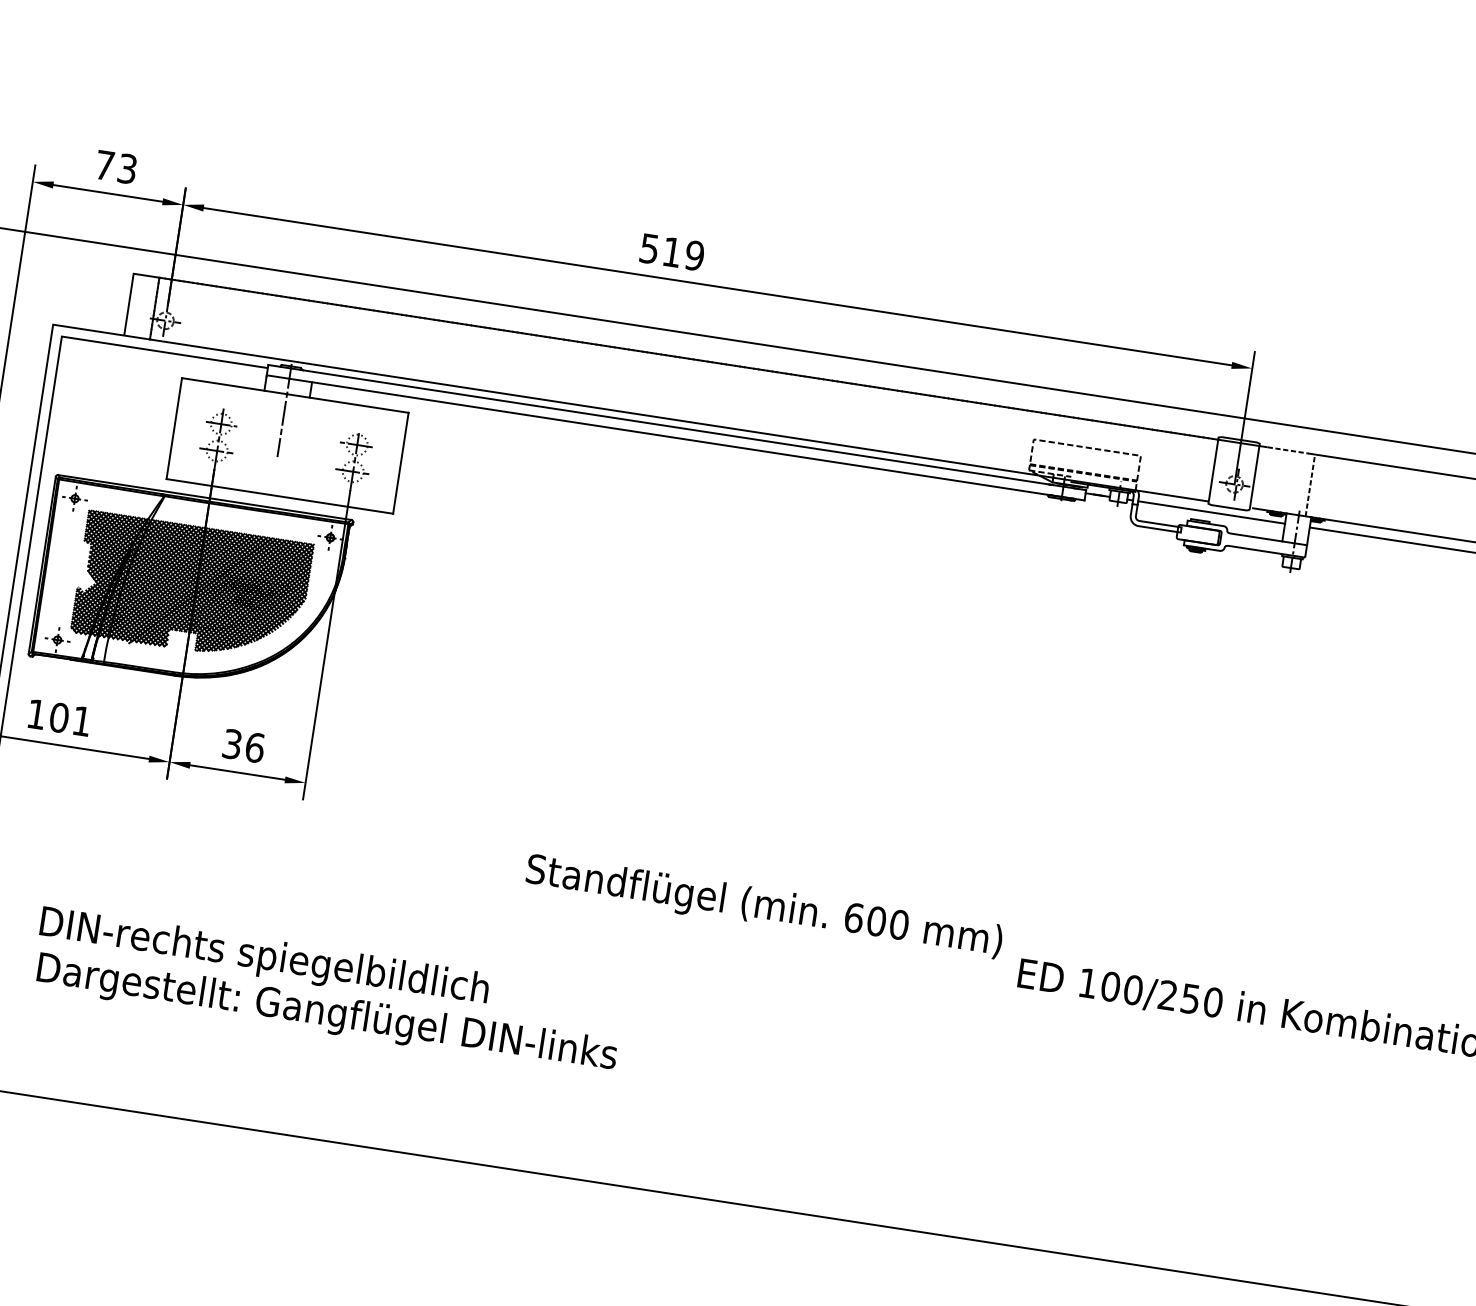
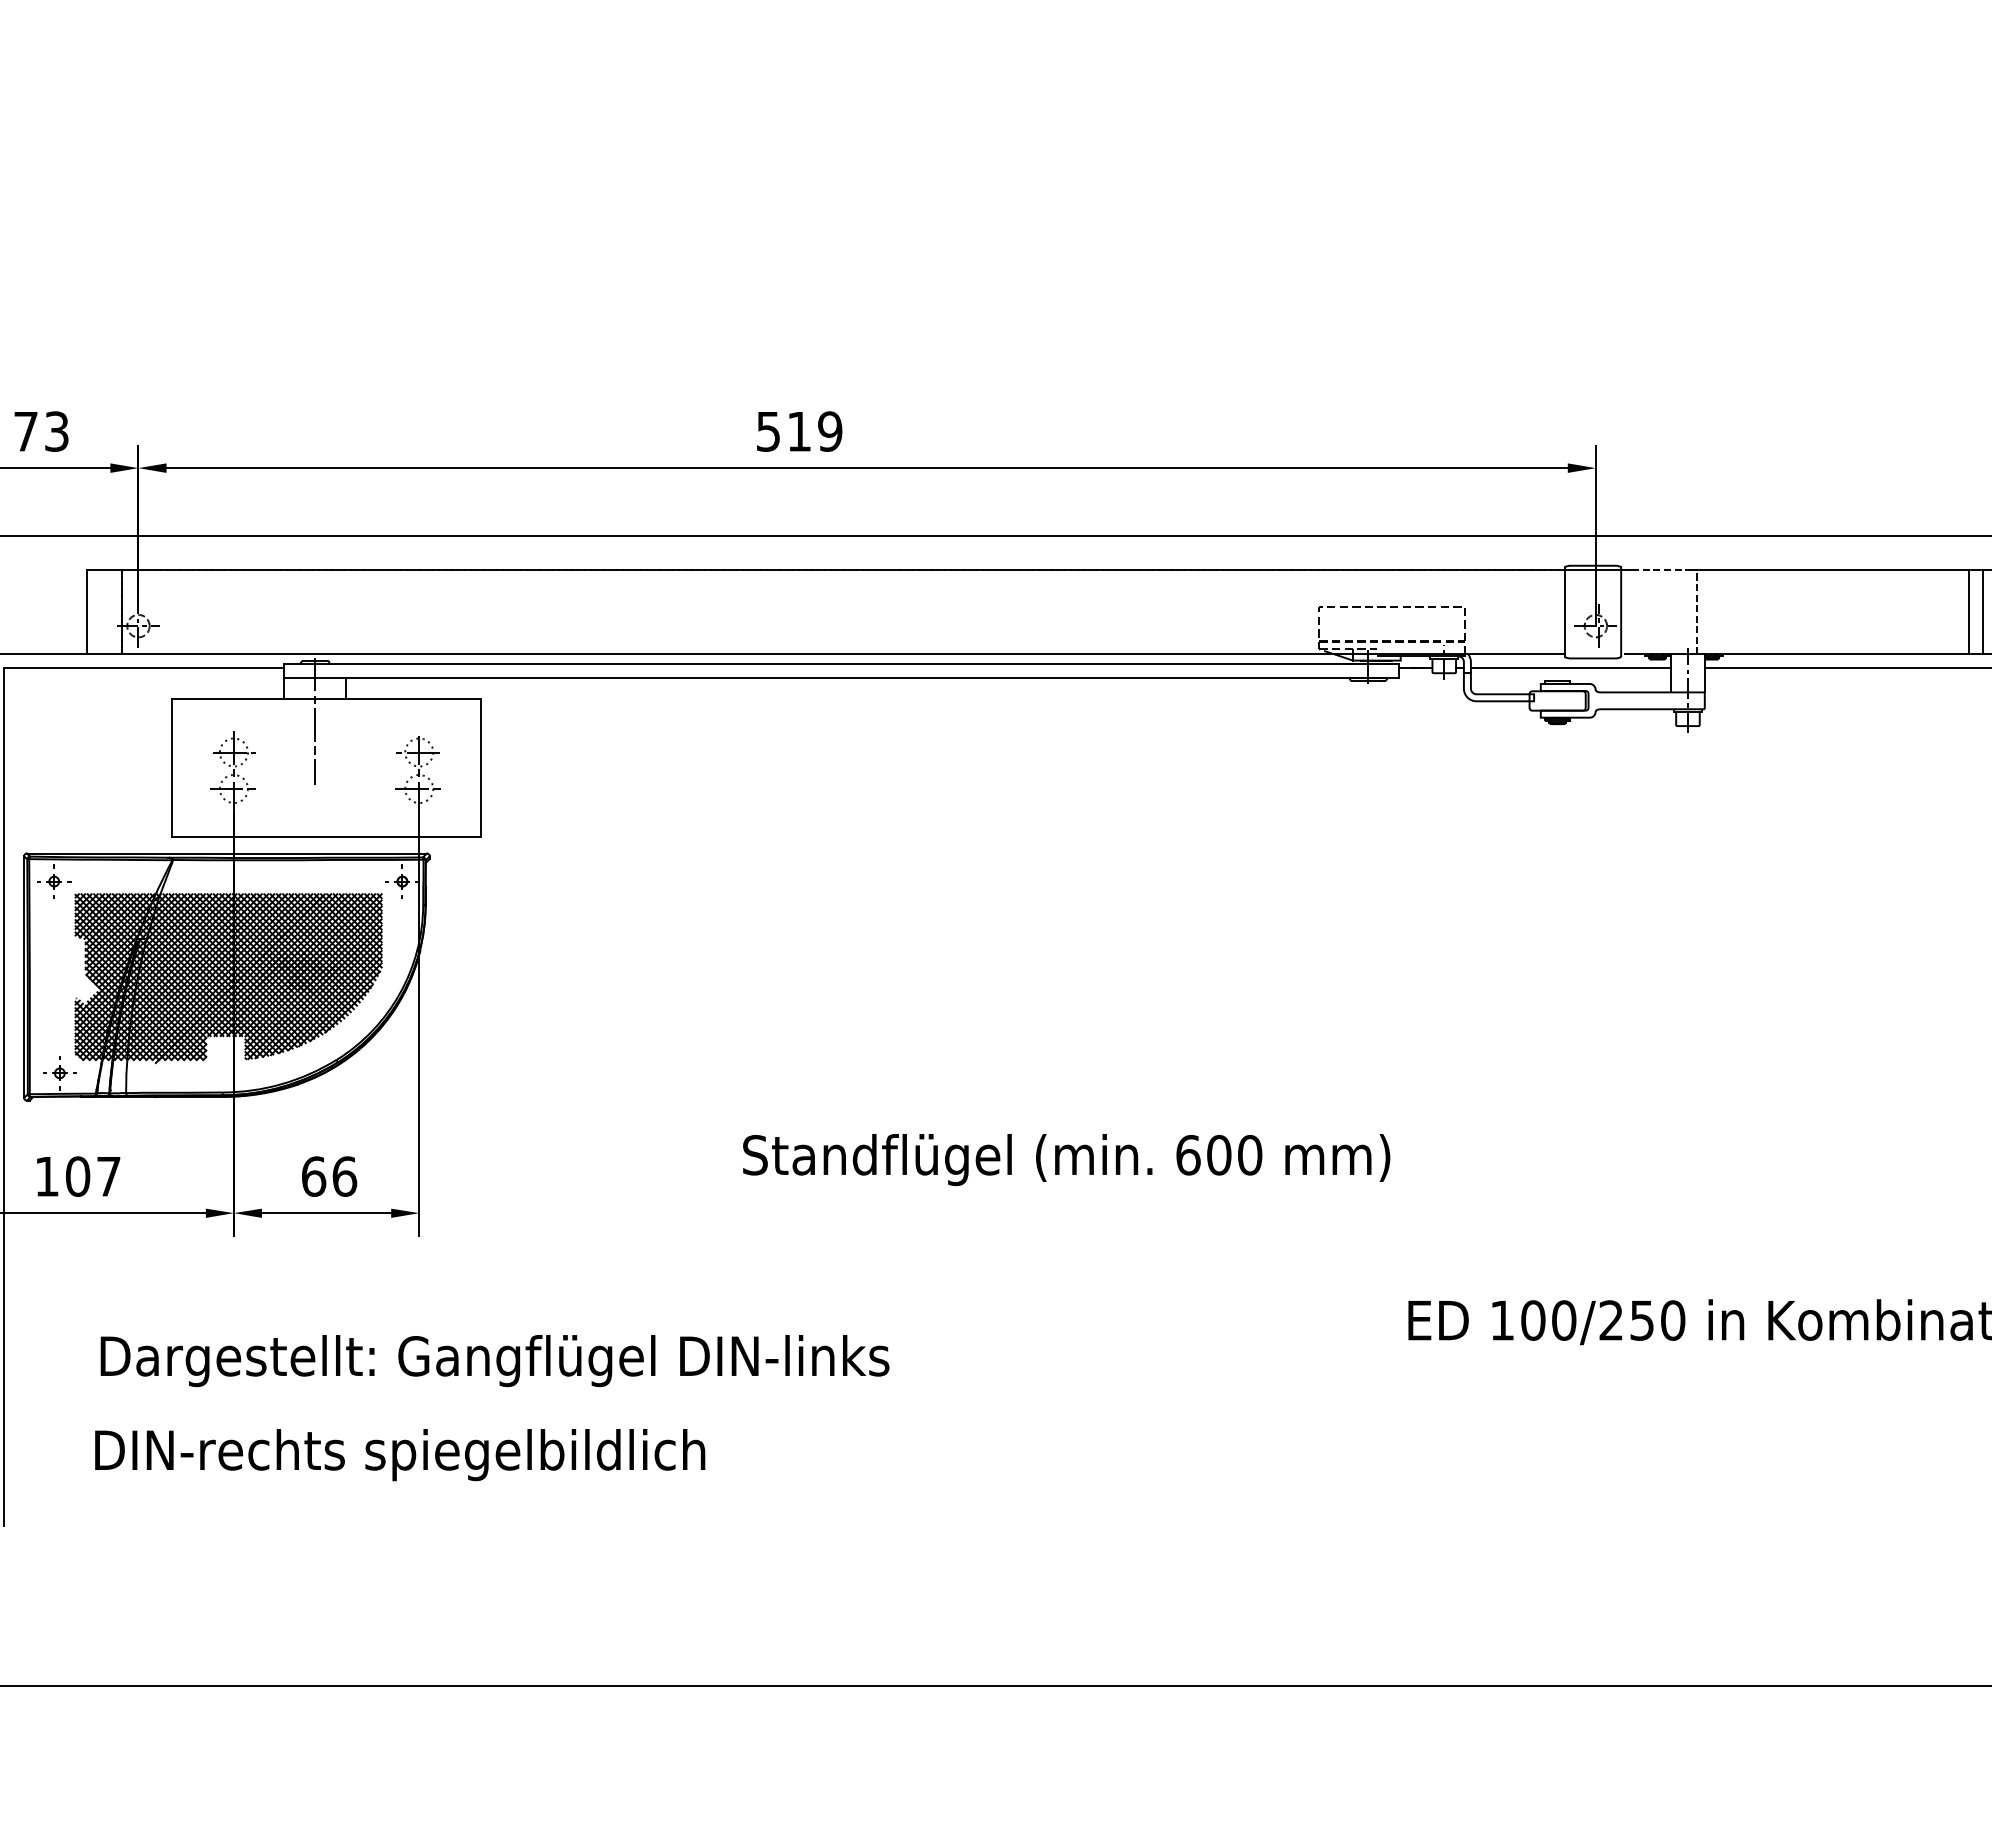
text: (81, 721) -> (108, 1176), 101 -> 107
text: (232, 744) -> (314, 1176), 36 -> 66
text: (764, 908) -> (1066, 1160), moved
text: (326, 1014) -> (494, 1361), moved

